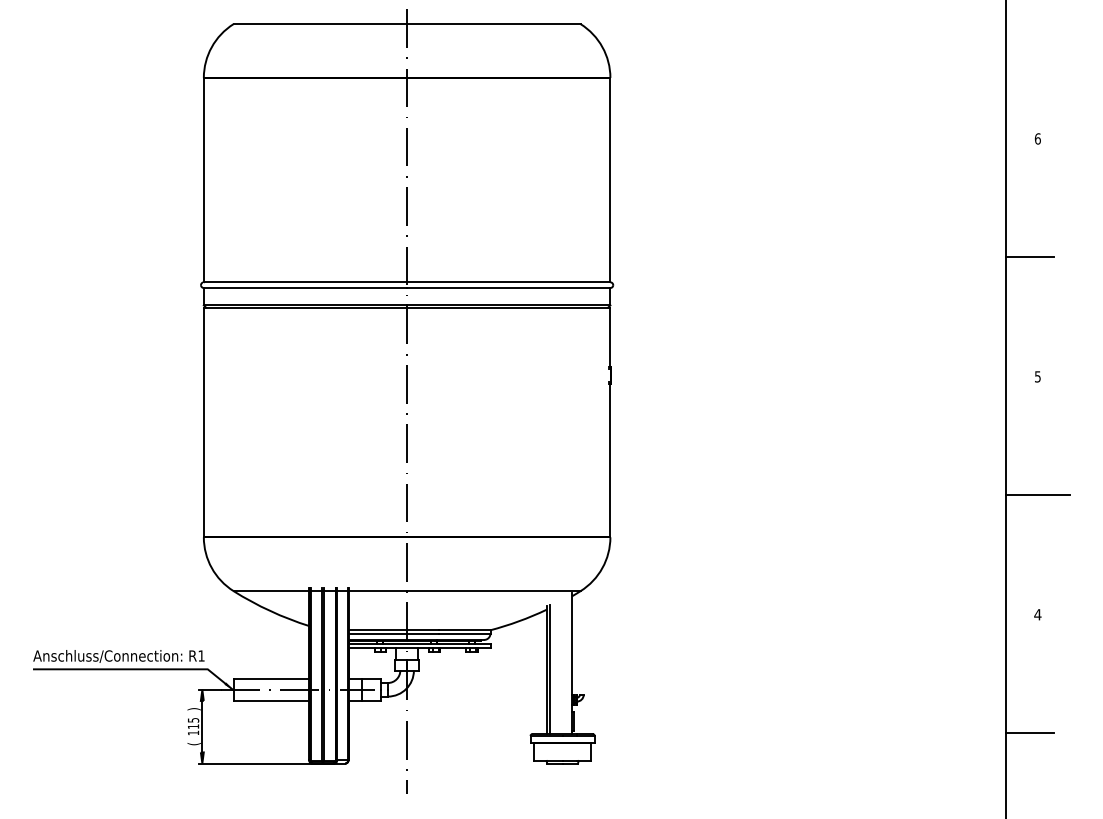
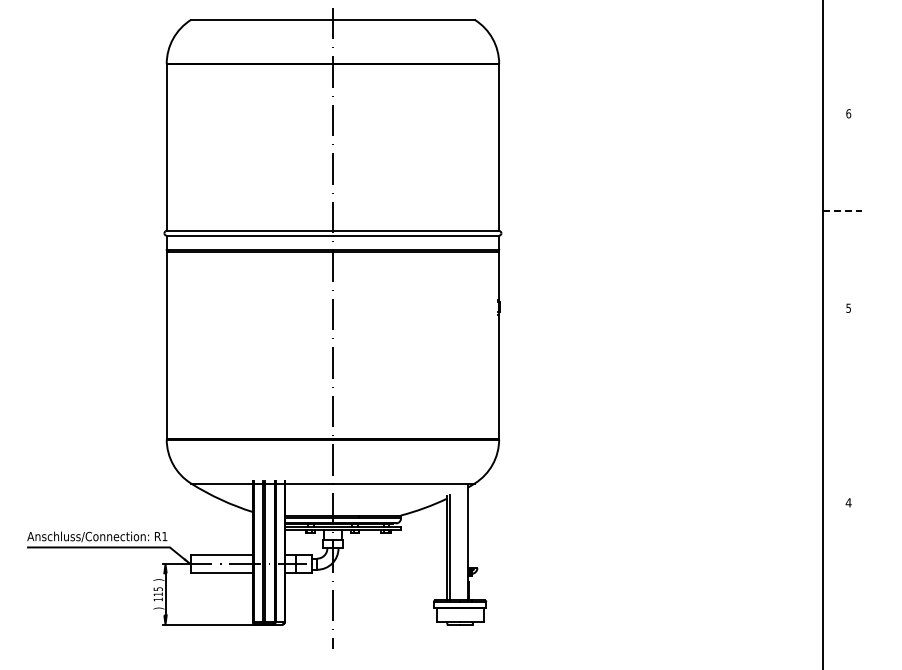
line: (1030, 257) -> (842, 210), solid -> dashed
line: (1037, 495) -> (848, 405), removed
line: (1029, 732) -> (841, 599), removed
text: (193, 743) -> (158, 608), ( -> )

